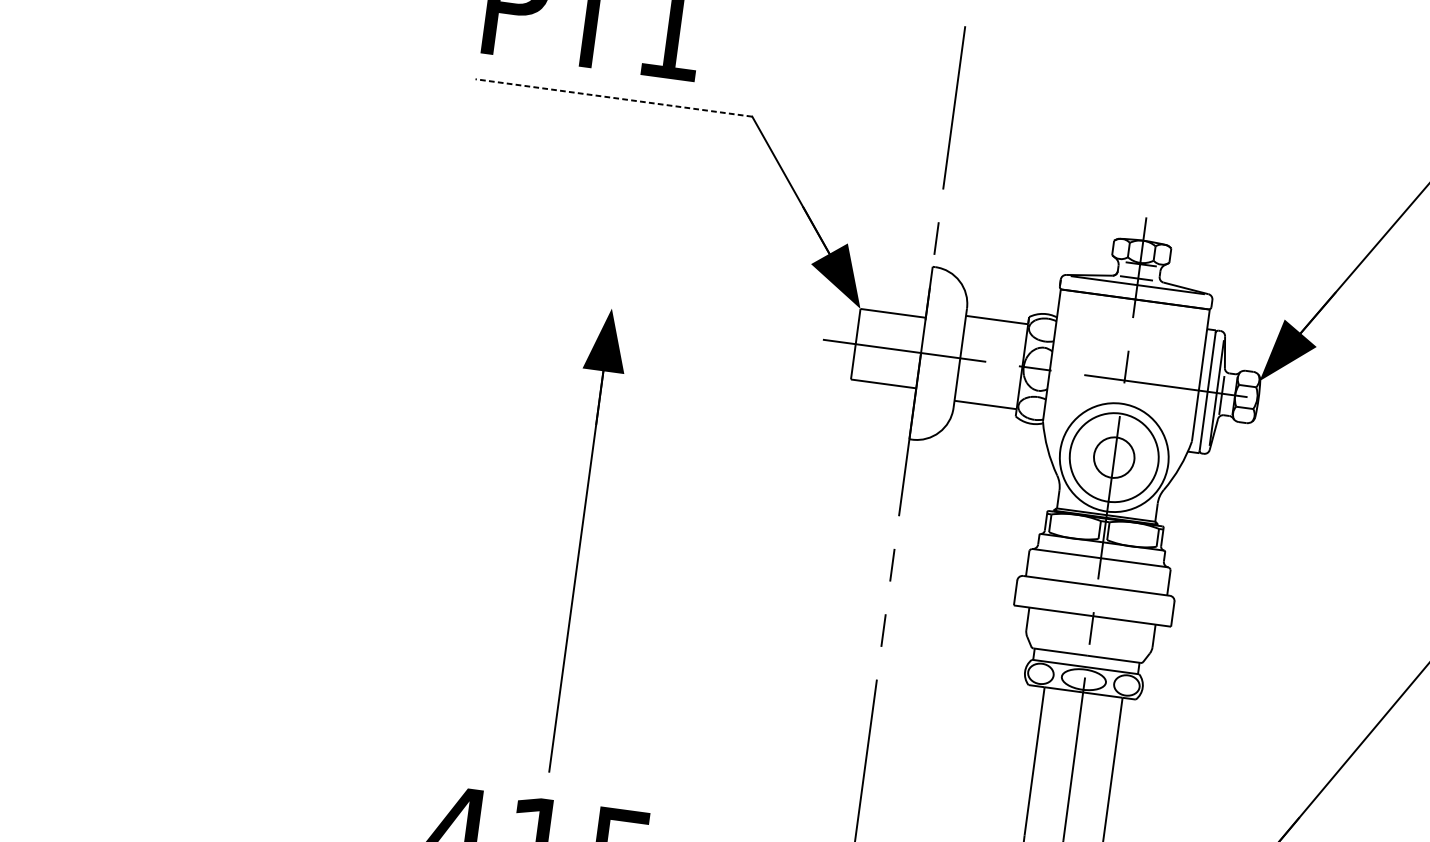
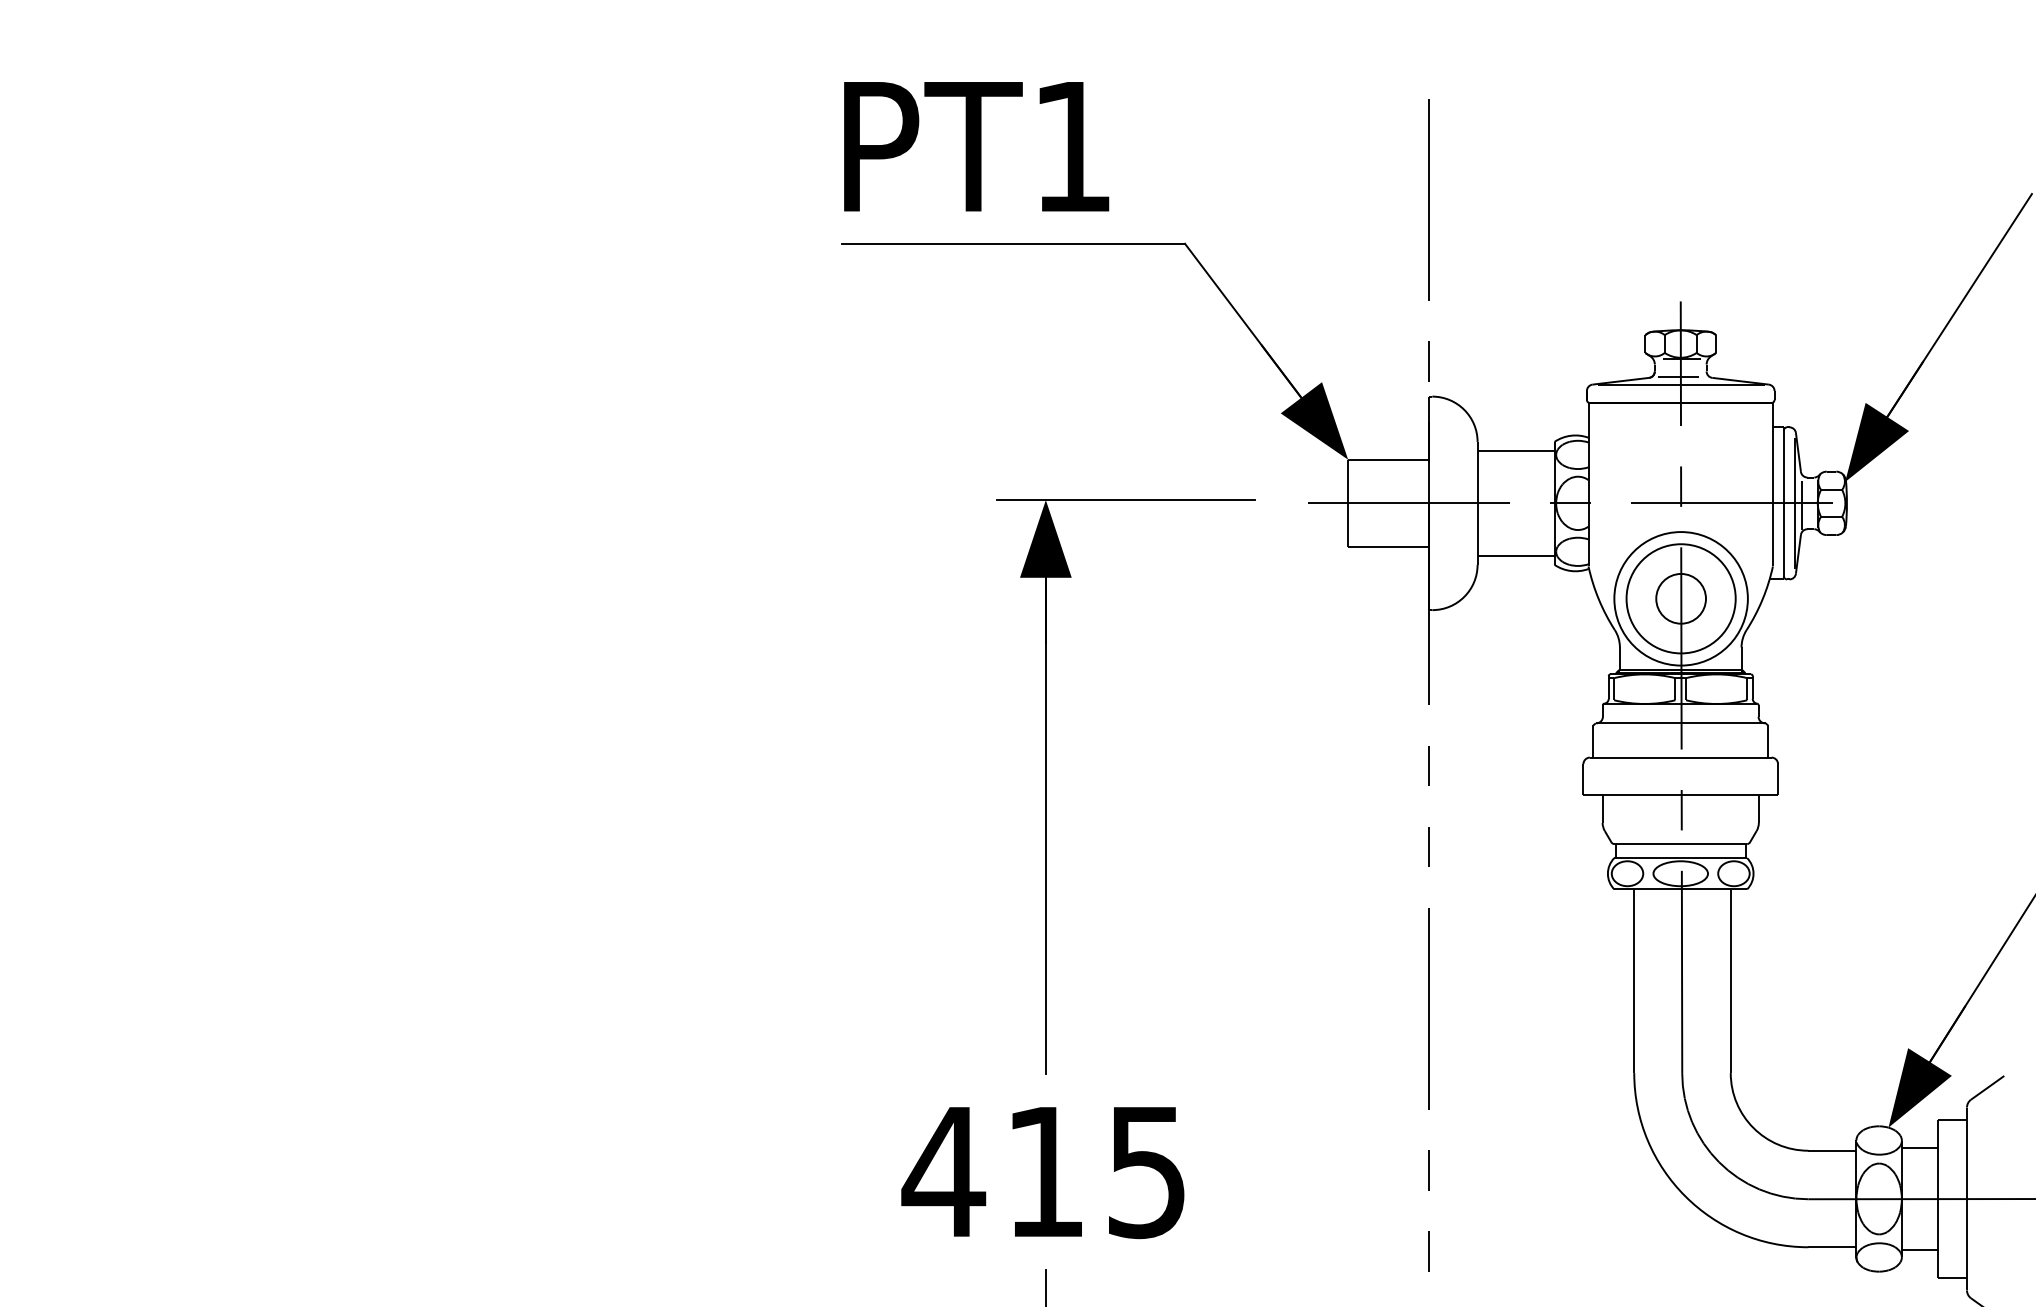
line: (613, 97) -> (1013, 243), dashed -> solid
line: (676, 317) -> (1125, 500), added

